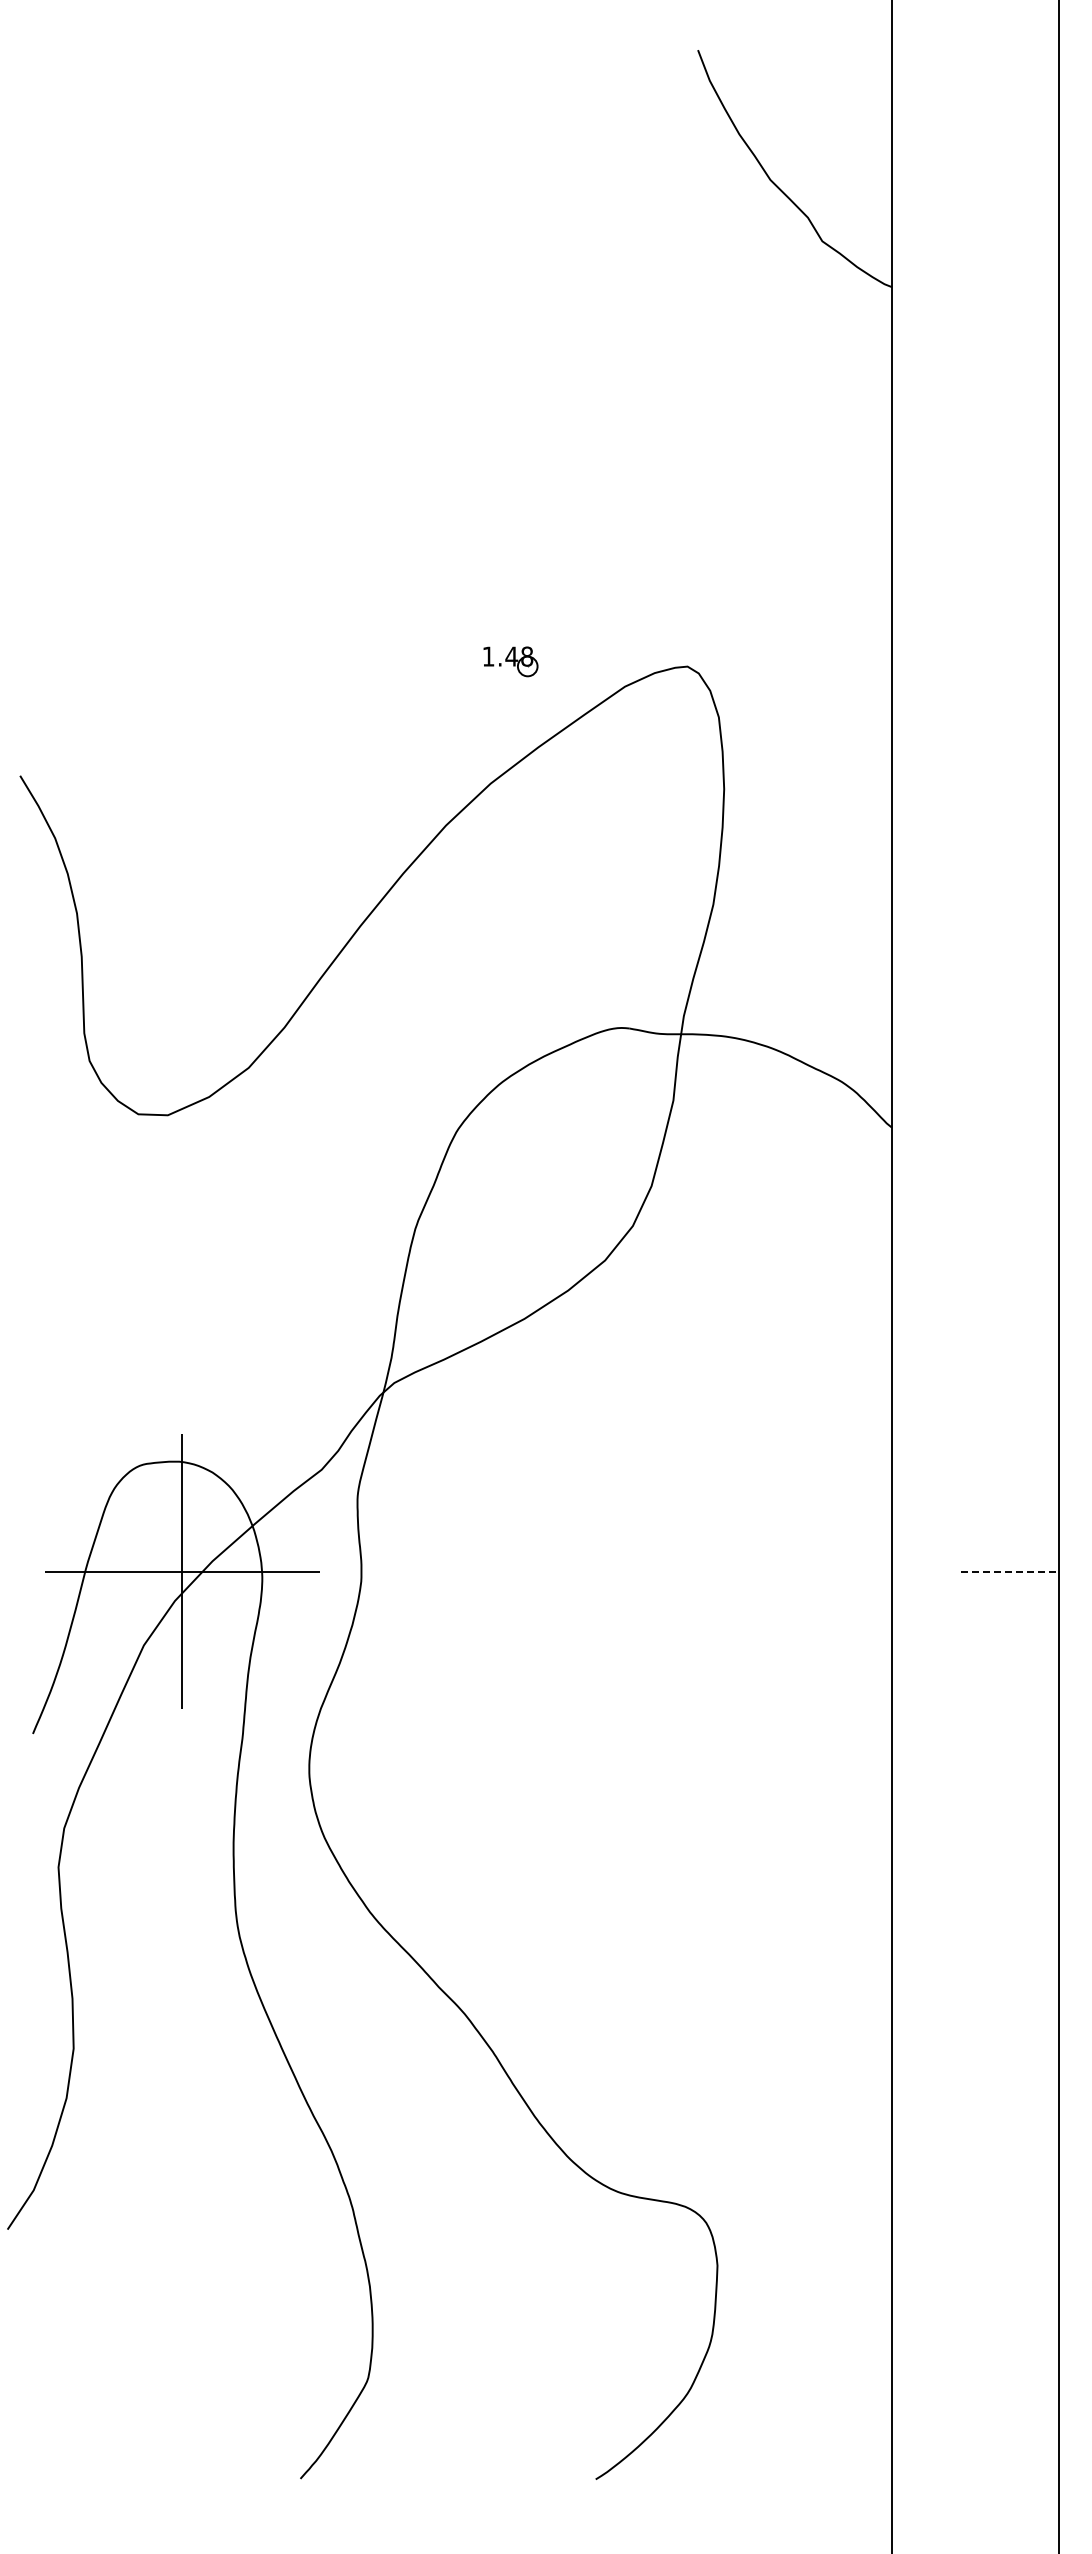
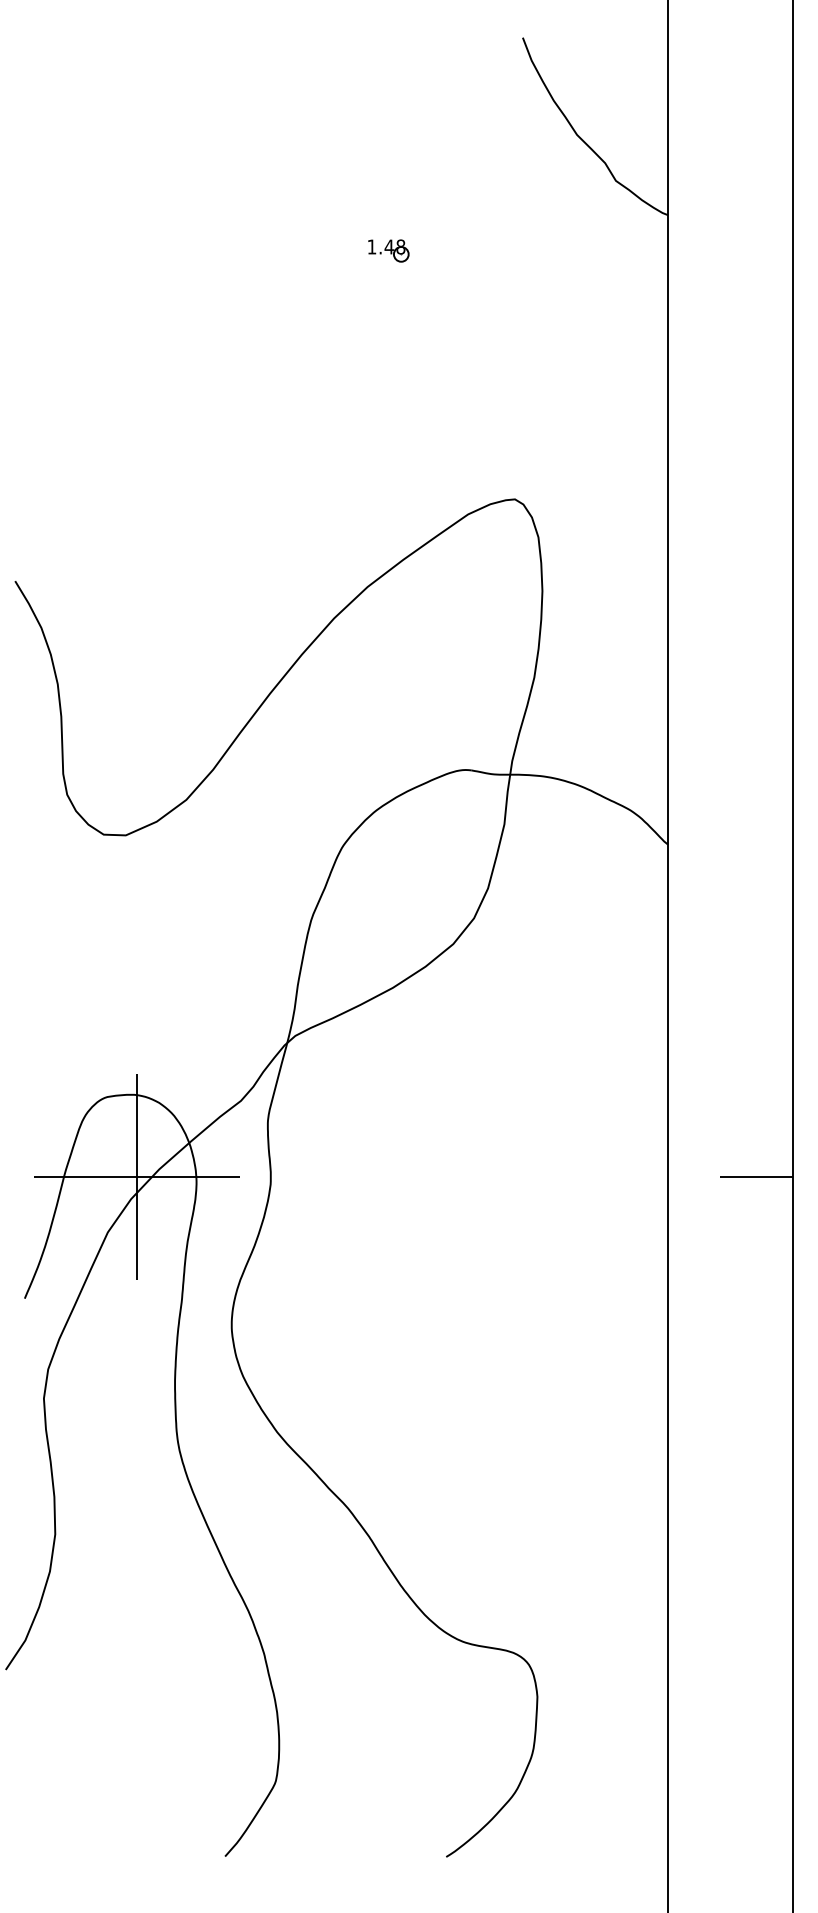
part: (510, 661) -> (388, 250), moved
line: (1010, 1571) -> (756, 1177), dashed -> solid

